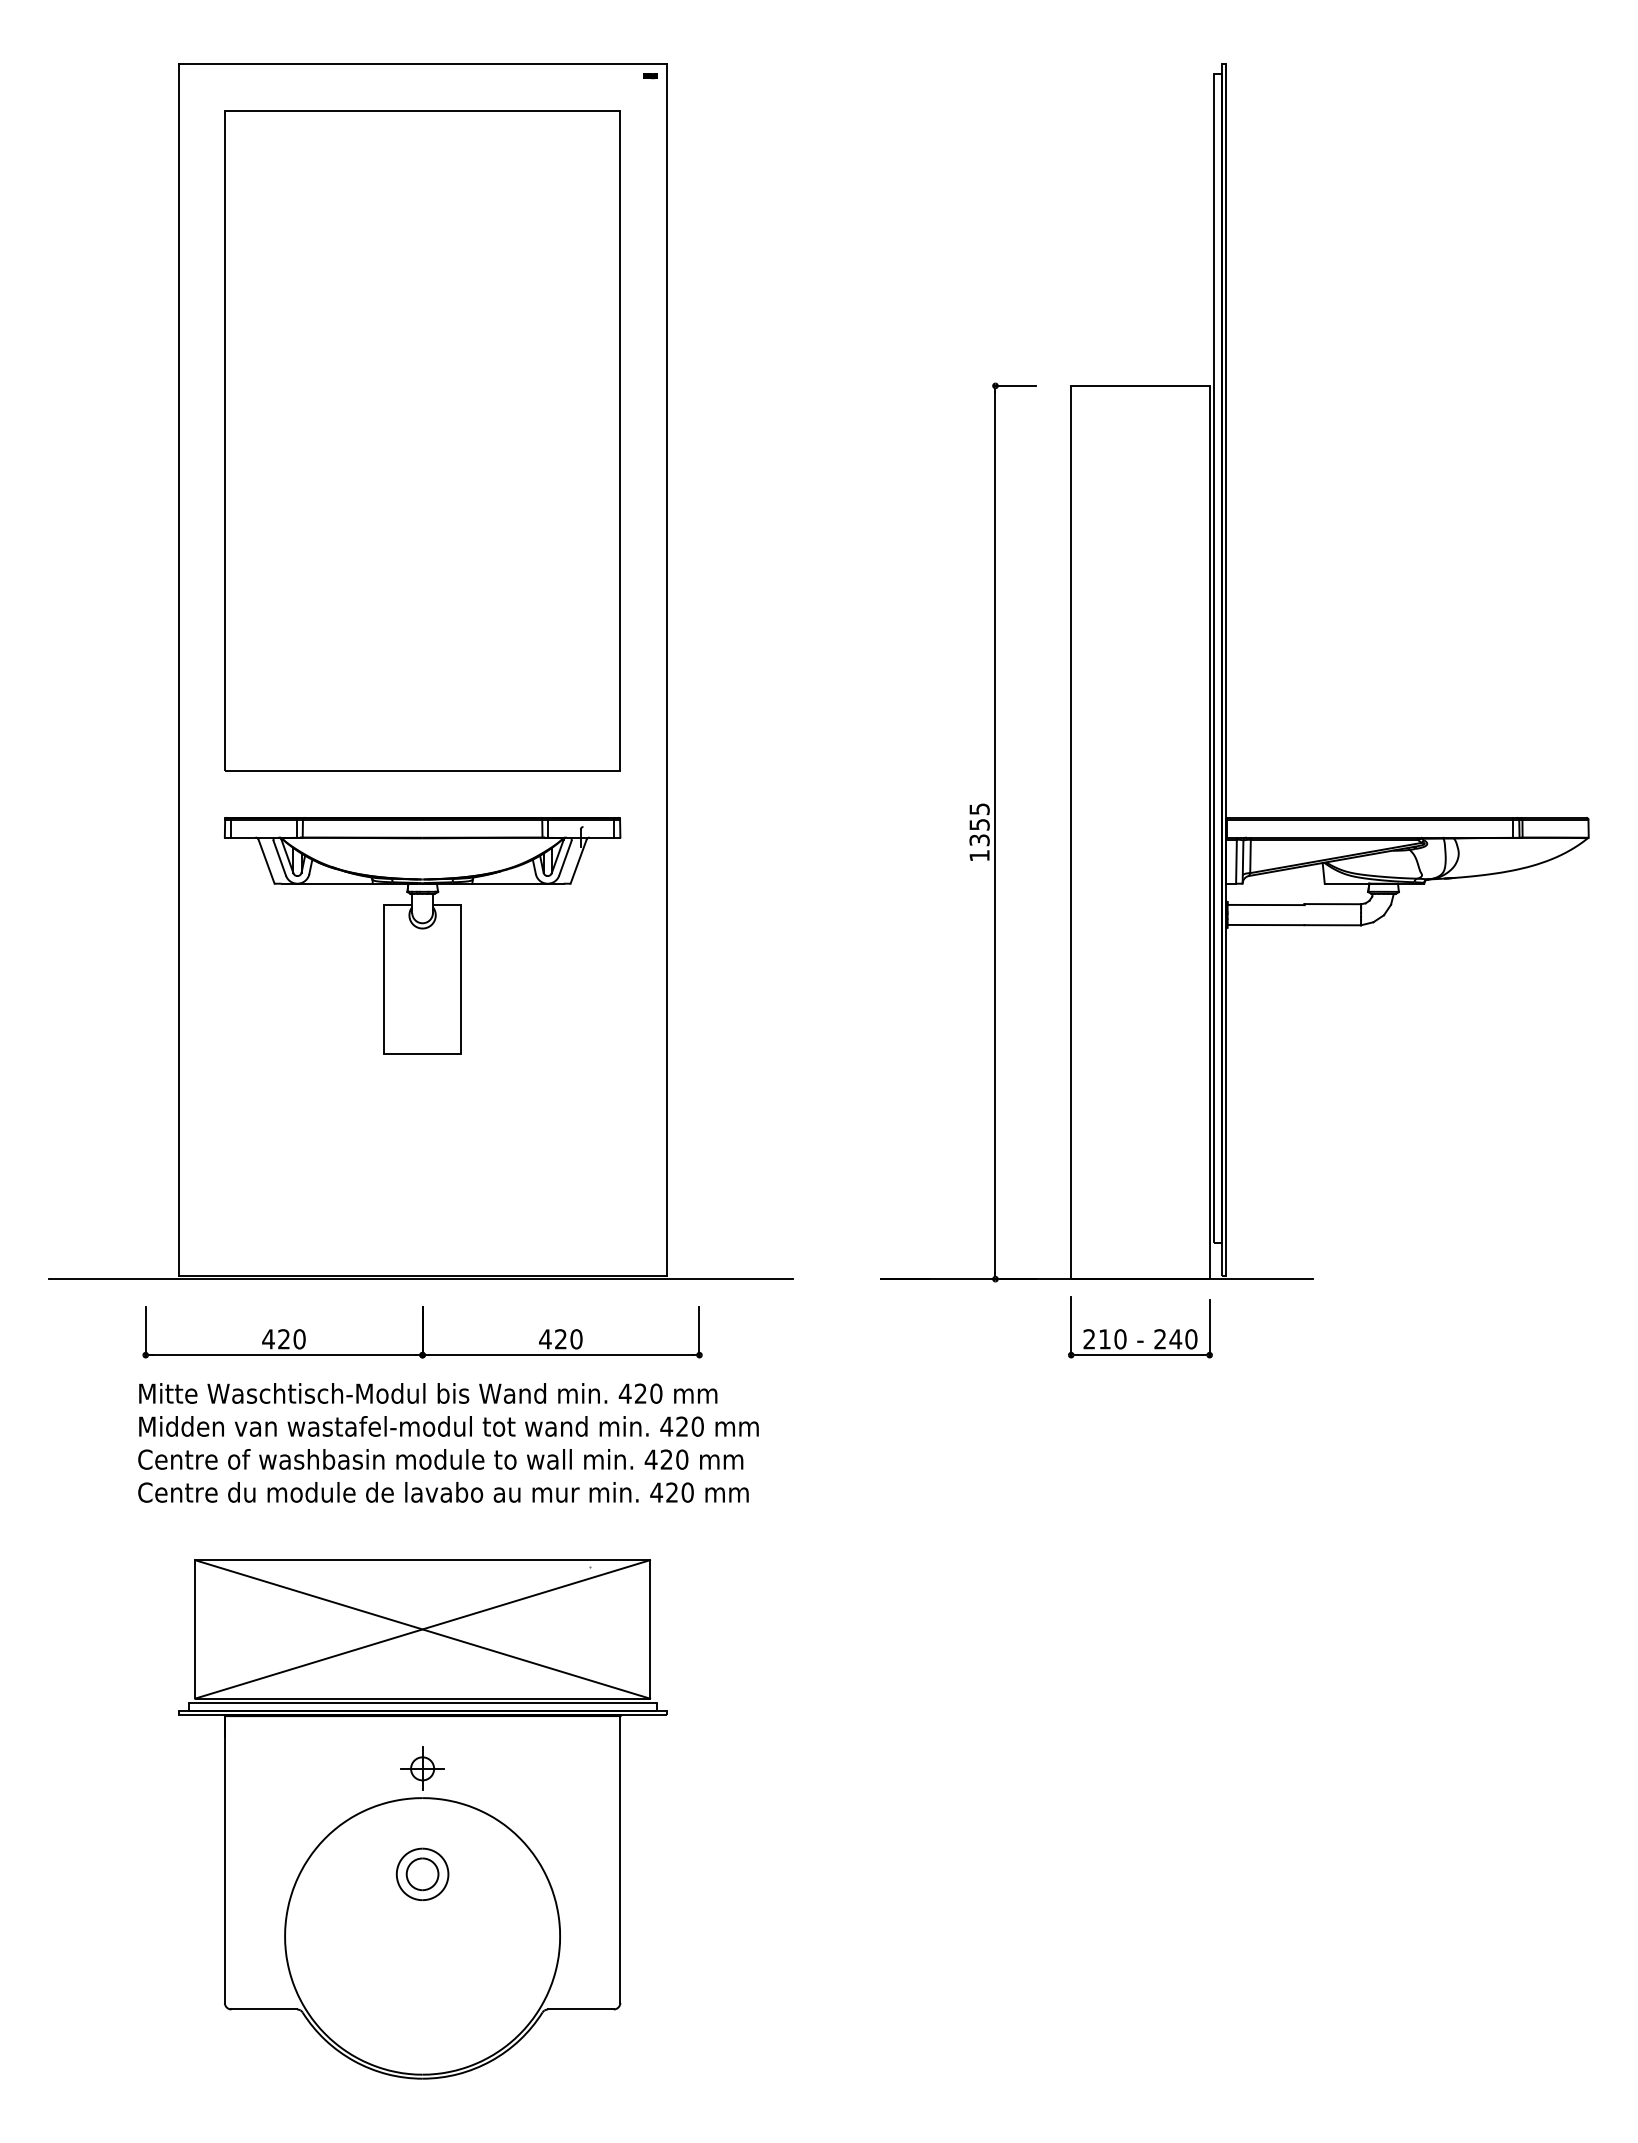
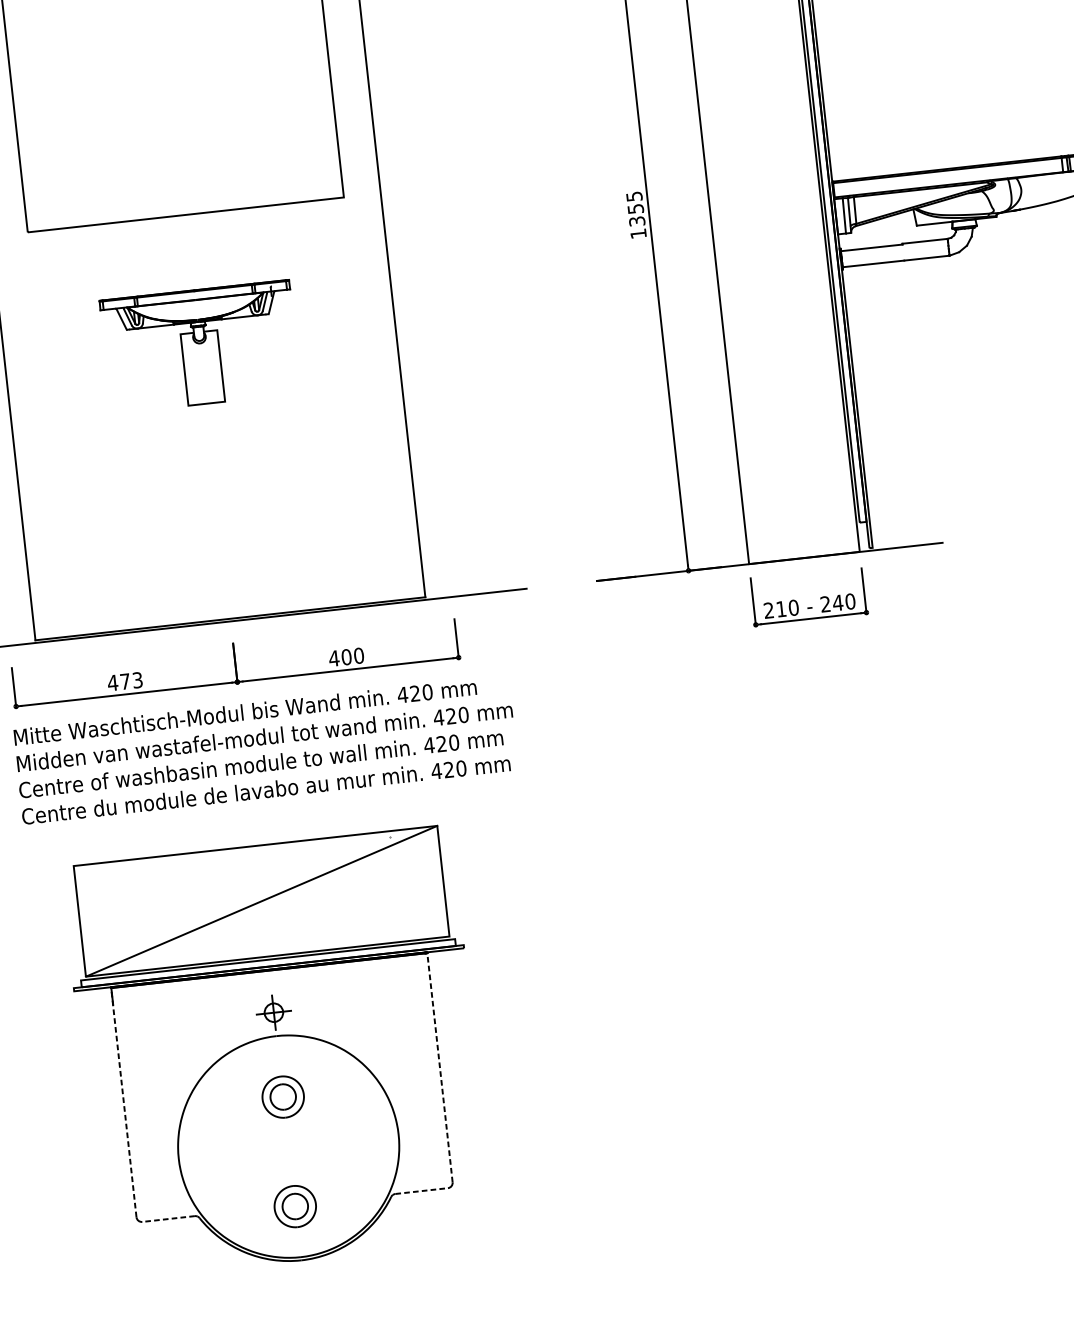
part: (422, 935) -> (200, 346), size x0.6
text: (291, 1339) -> (131, 681), 420 -> 473
text: (561, 1339) -> (347, 657), 420 -> 400
line: (422, 1629) -> (261, 901), removed
line: (224, 1860) -> (123, 1103), solid -> dashed
line: (620, 1860) -> (440, 1068), solid -> dashed
line: (264, 2009) -> (168, 1219), solid -> dashed
line: (580, 2009) -> (421, 1191), solid -> dashed
part: (422, 2010) -> (295, 1205), added

